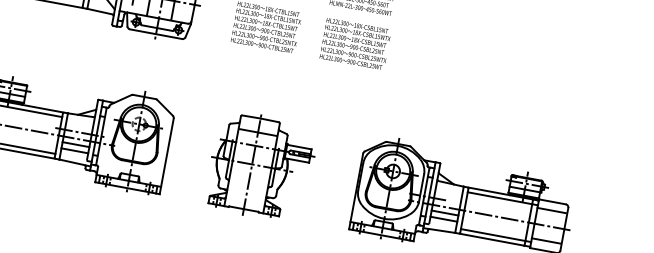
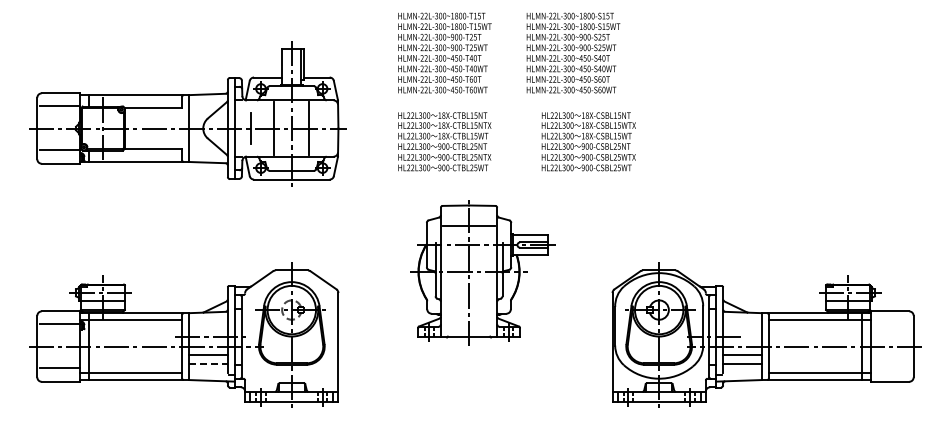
text: (355, 43) -> (588, 141), moved
line: (74, 150) -> (208, 363), solid -> dashed
part: (261, 166) -> (482, 272), moved
line: (551, 210) -> (890, 323), removed
line: (545, 240) -> (890, 367), removed

